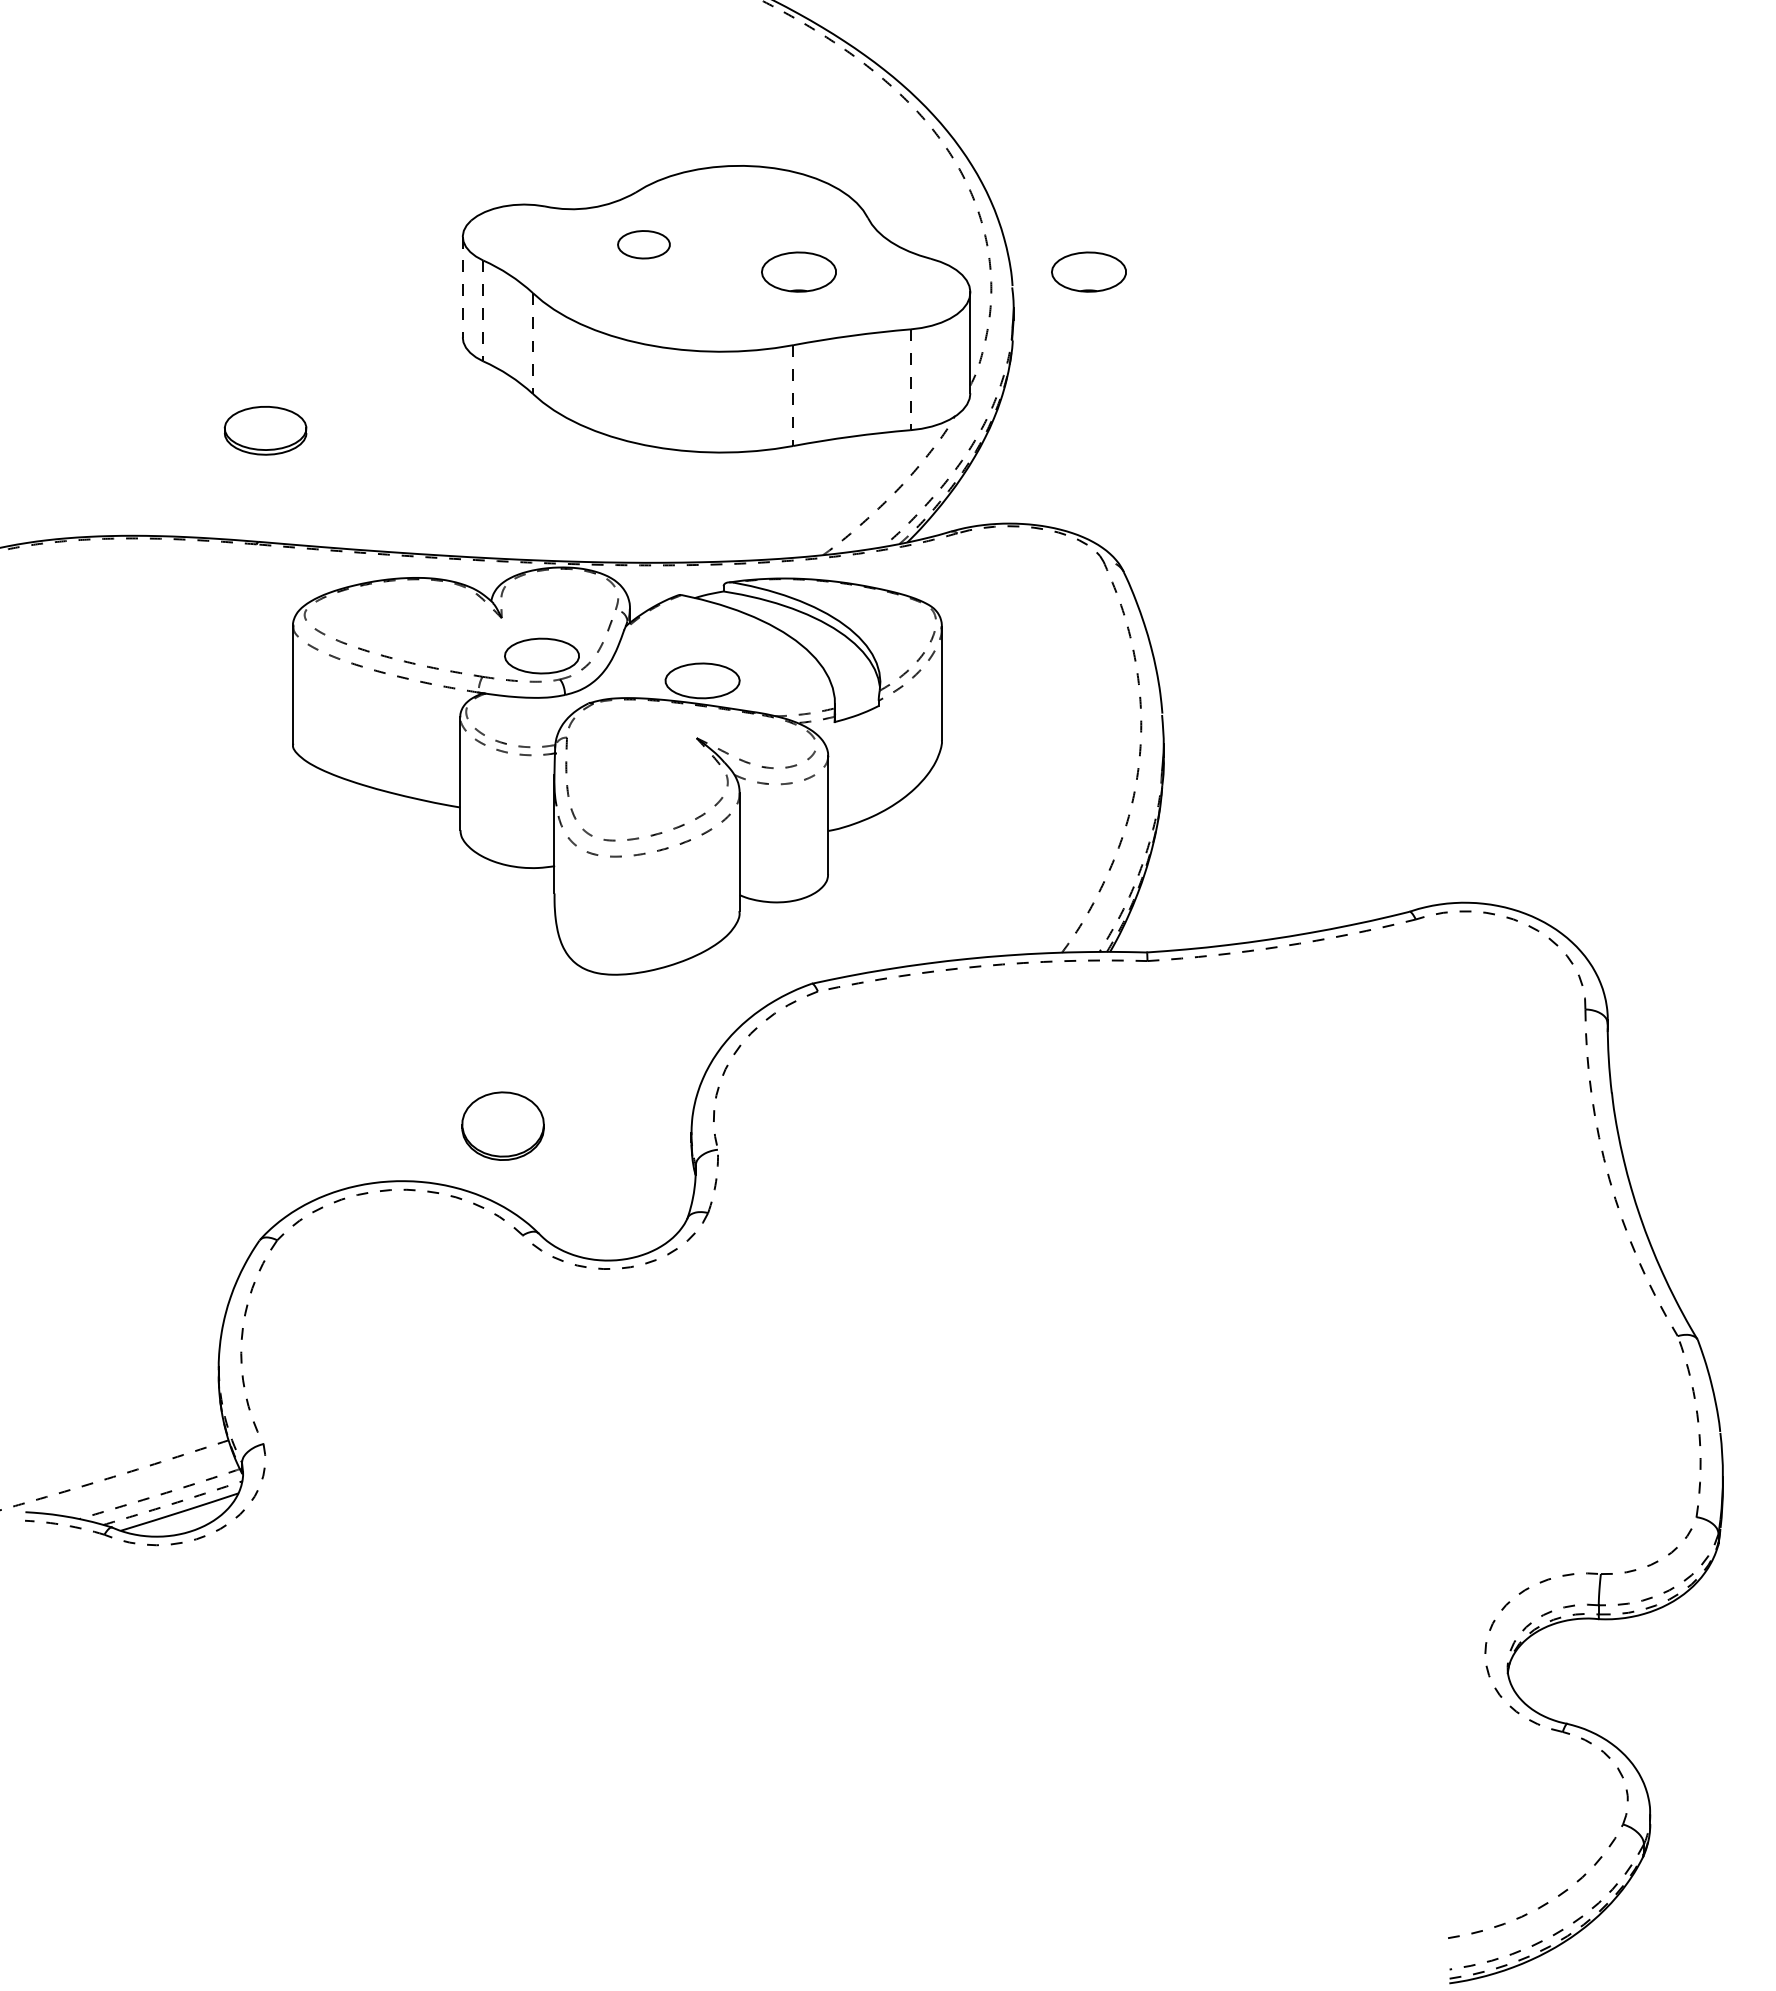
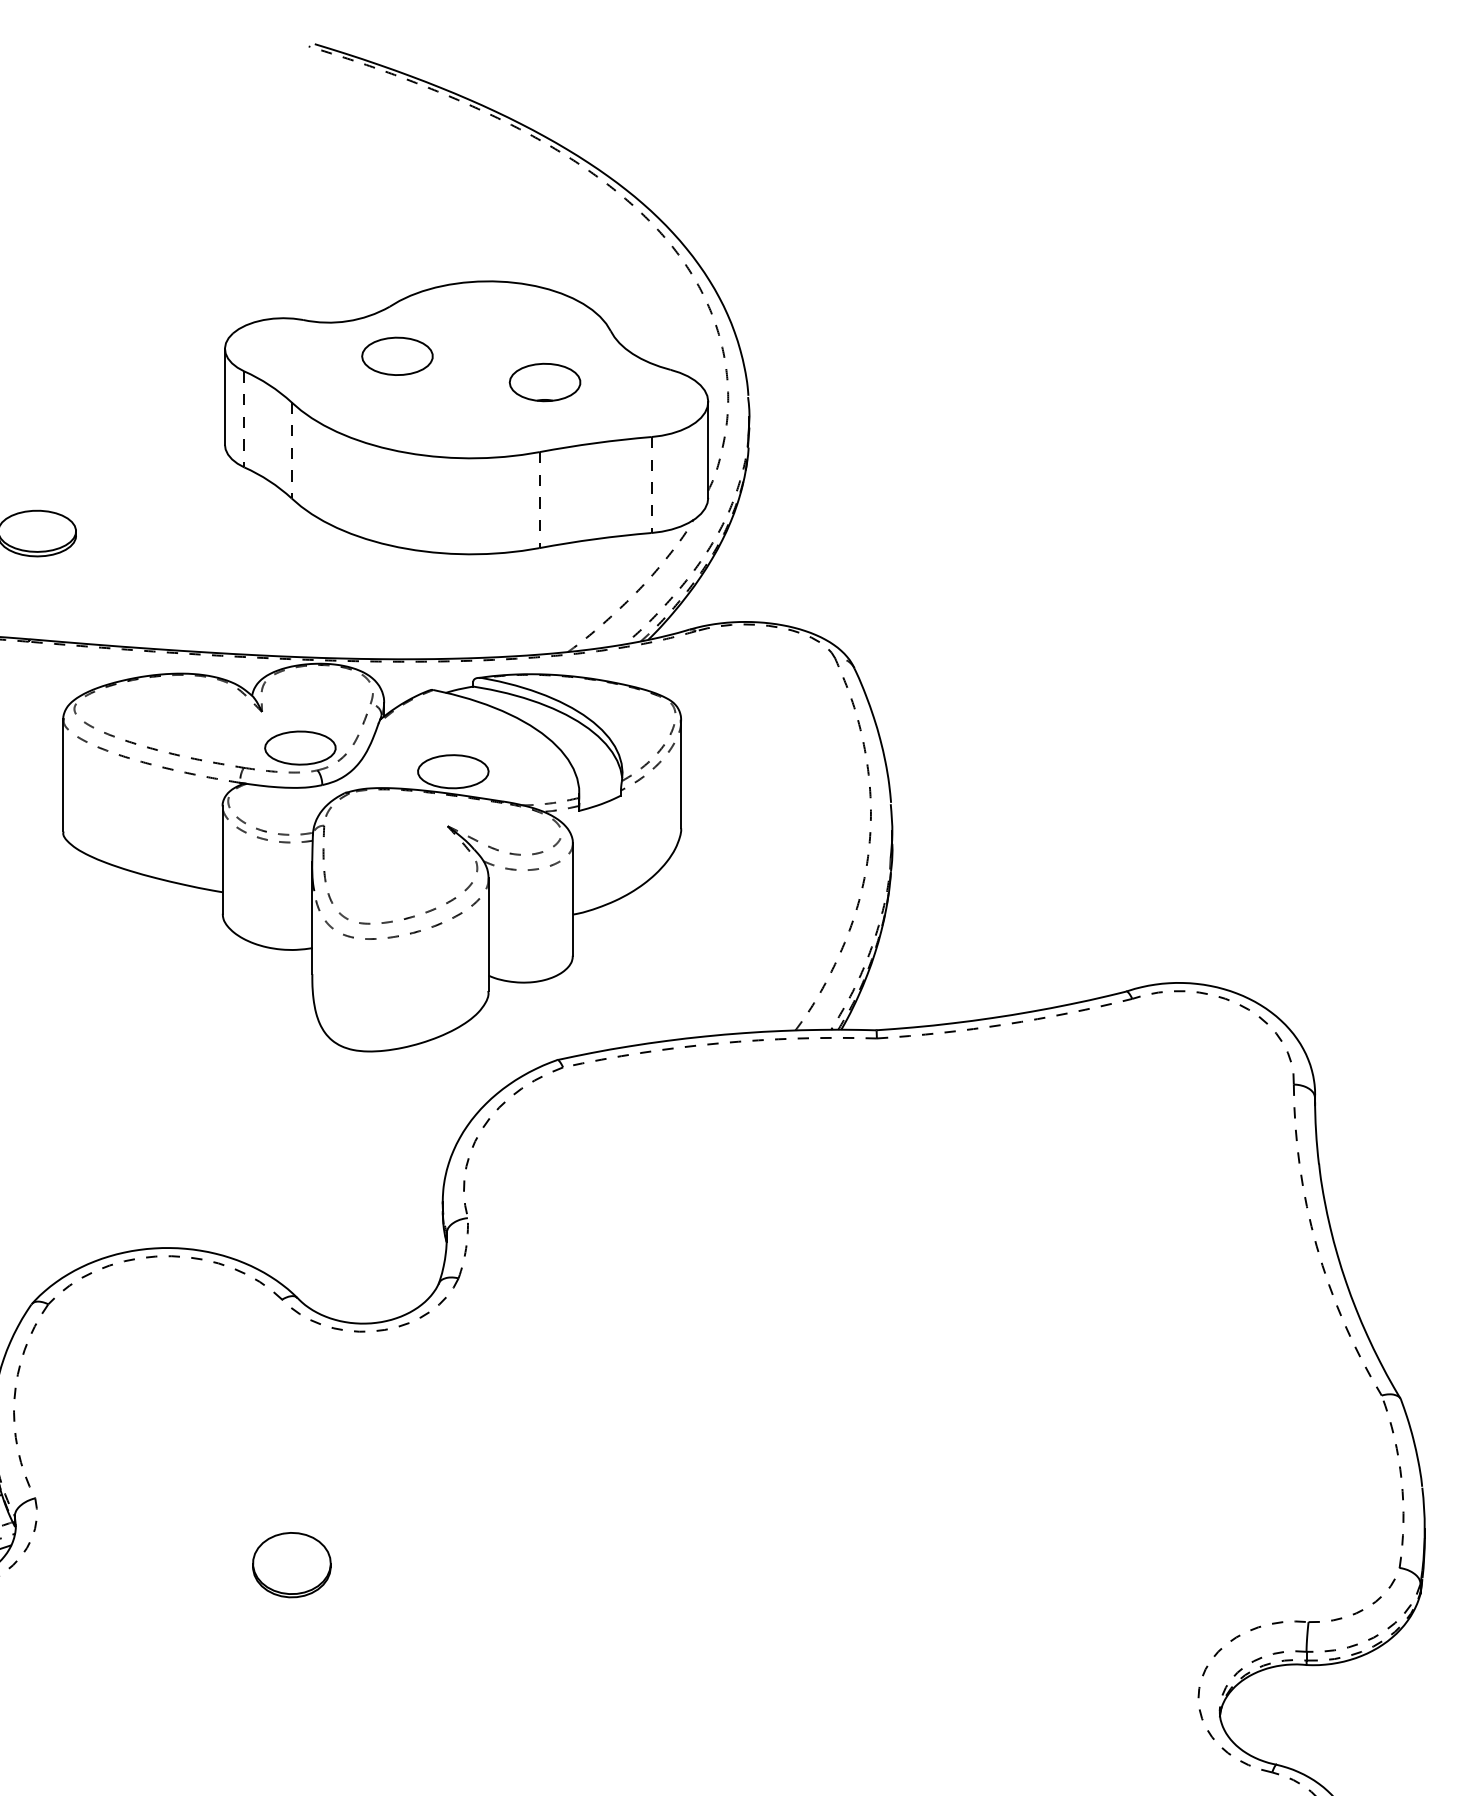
part: (643, 244) -> (397, 356), size x1.43
part: (1088, 271) -> (820, 381), removed
line: (462, 287) -> (224, 397), dashed -> solid
part: (502, 1125) -> (291, 1564), moved

